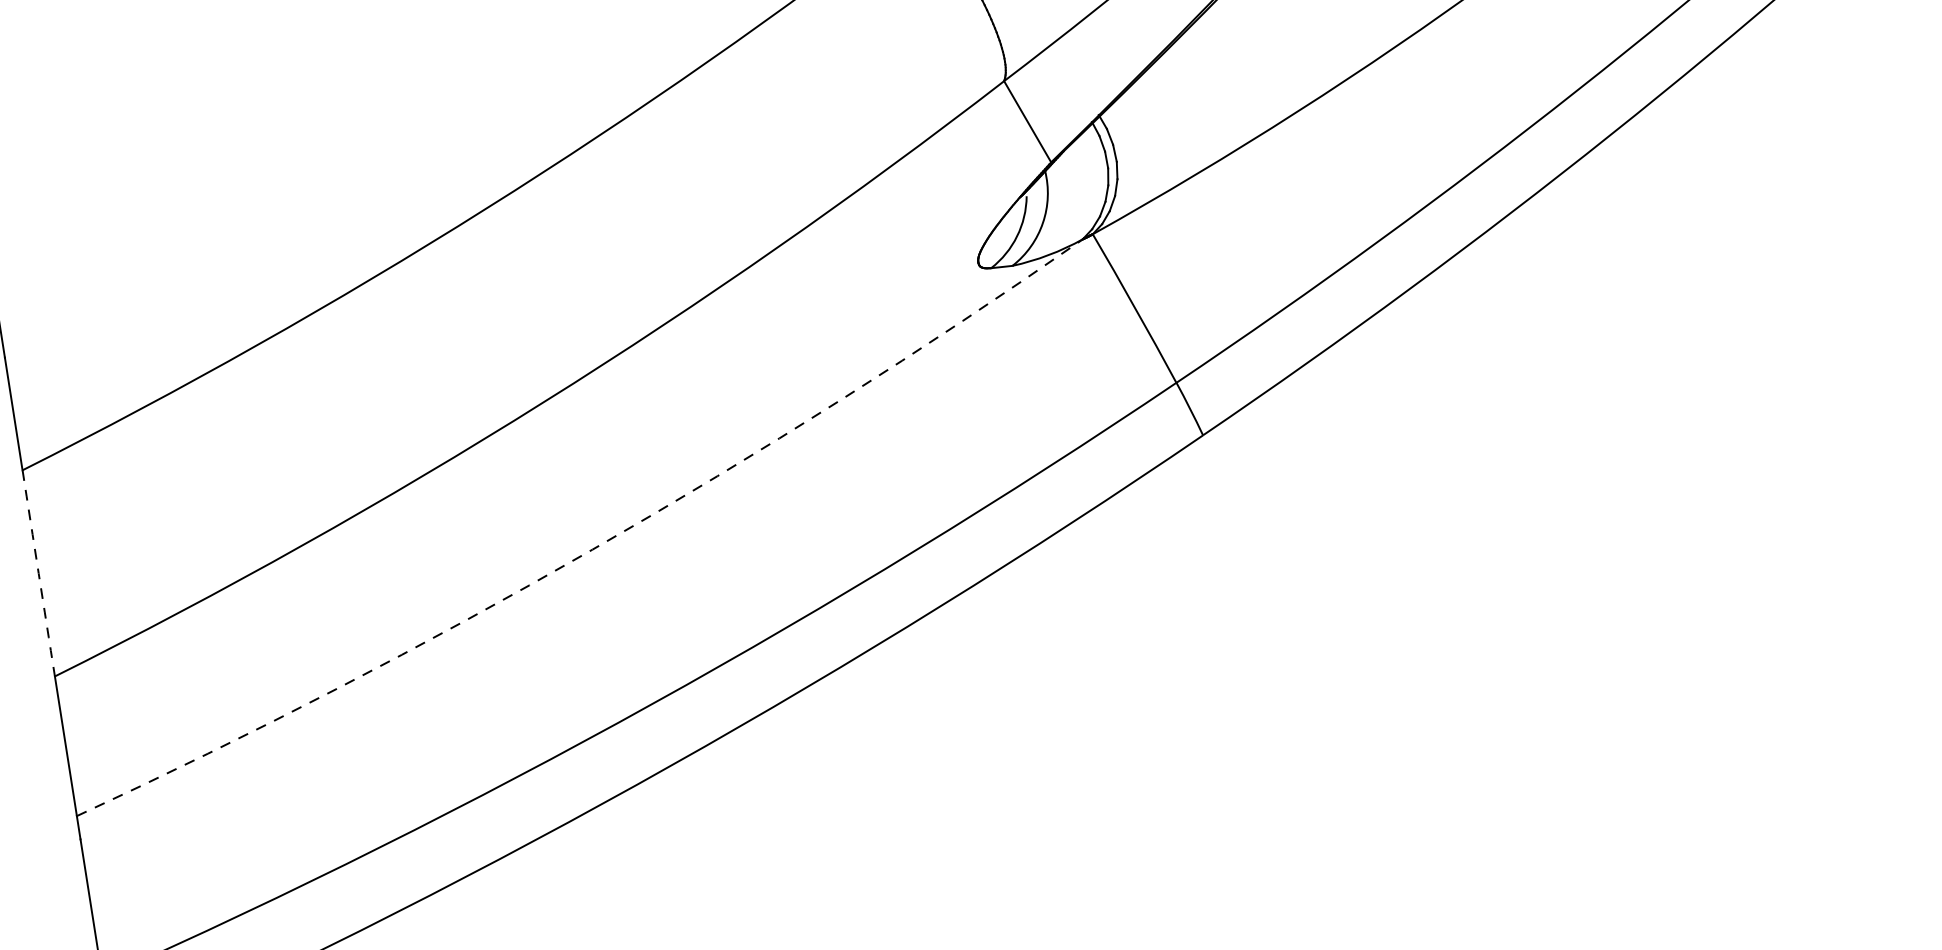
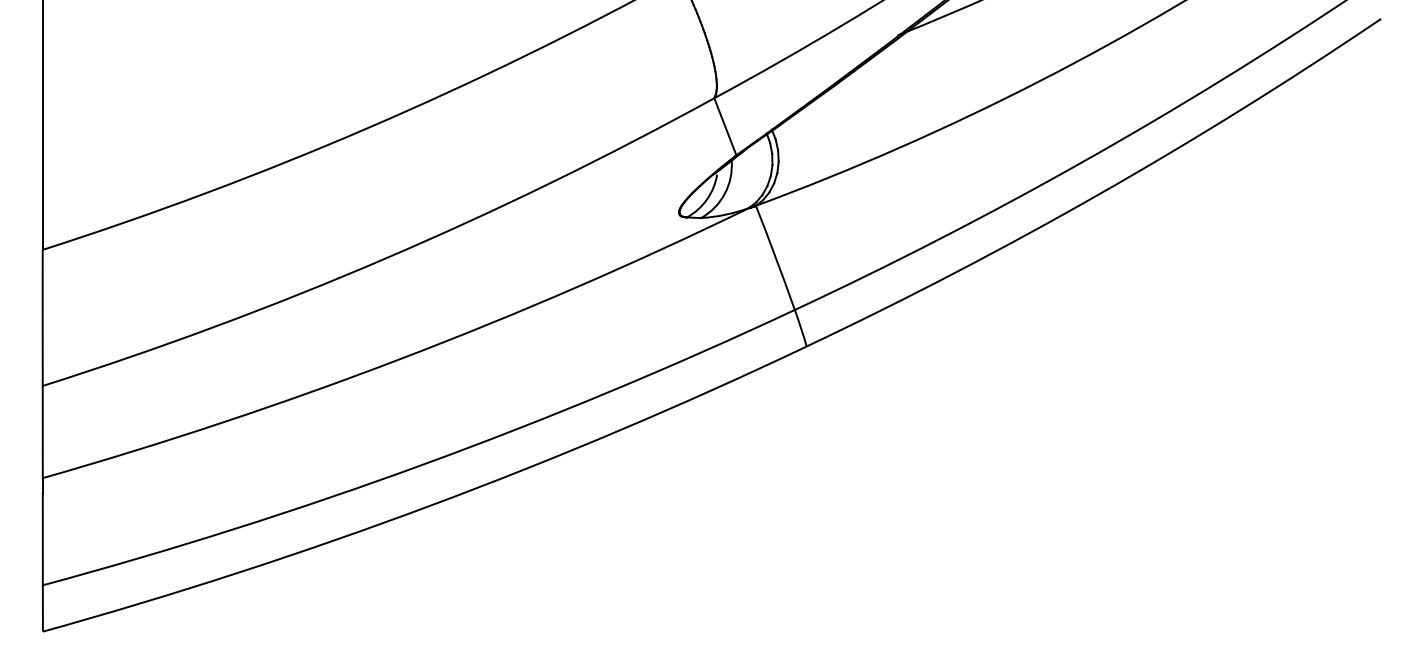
arc: (591, 549) -> (401, 358), dashed -> solid
arc: (38, 572) -> (42, 317), dashed -> solid

